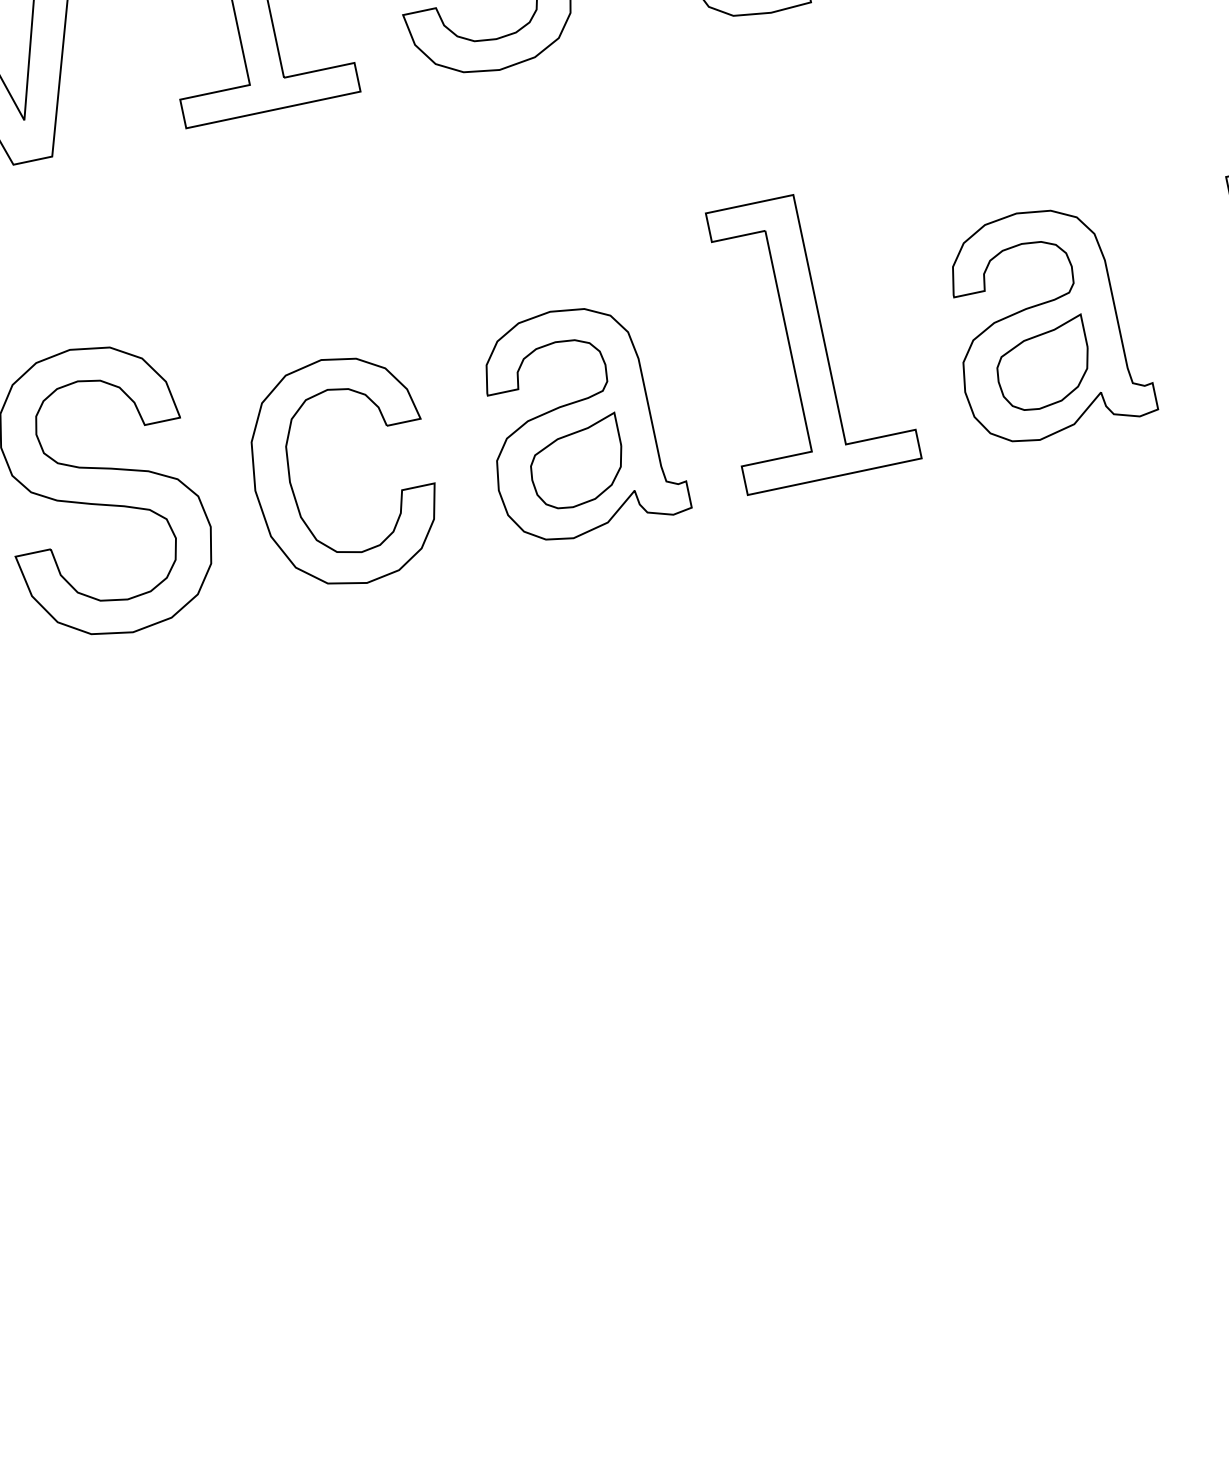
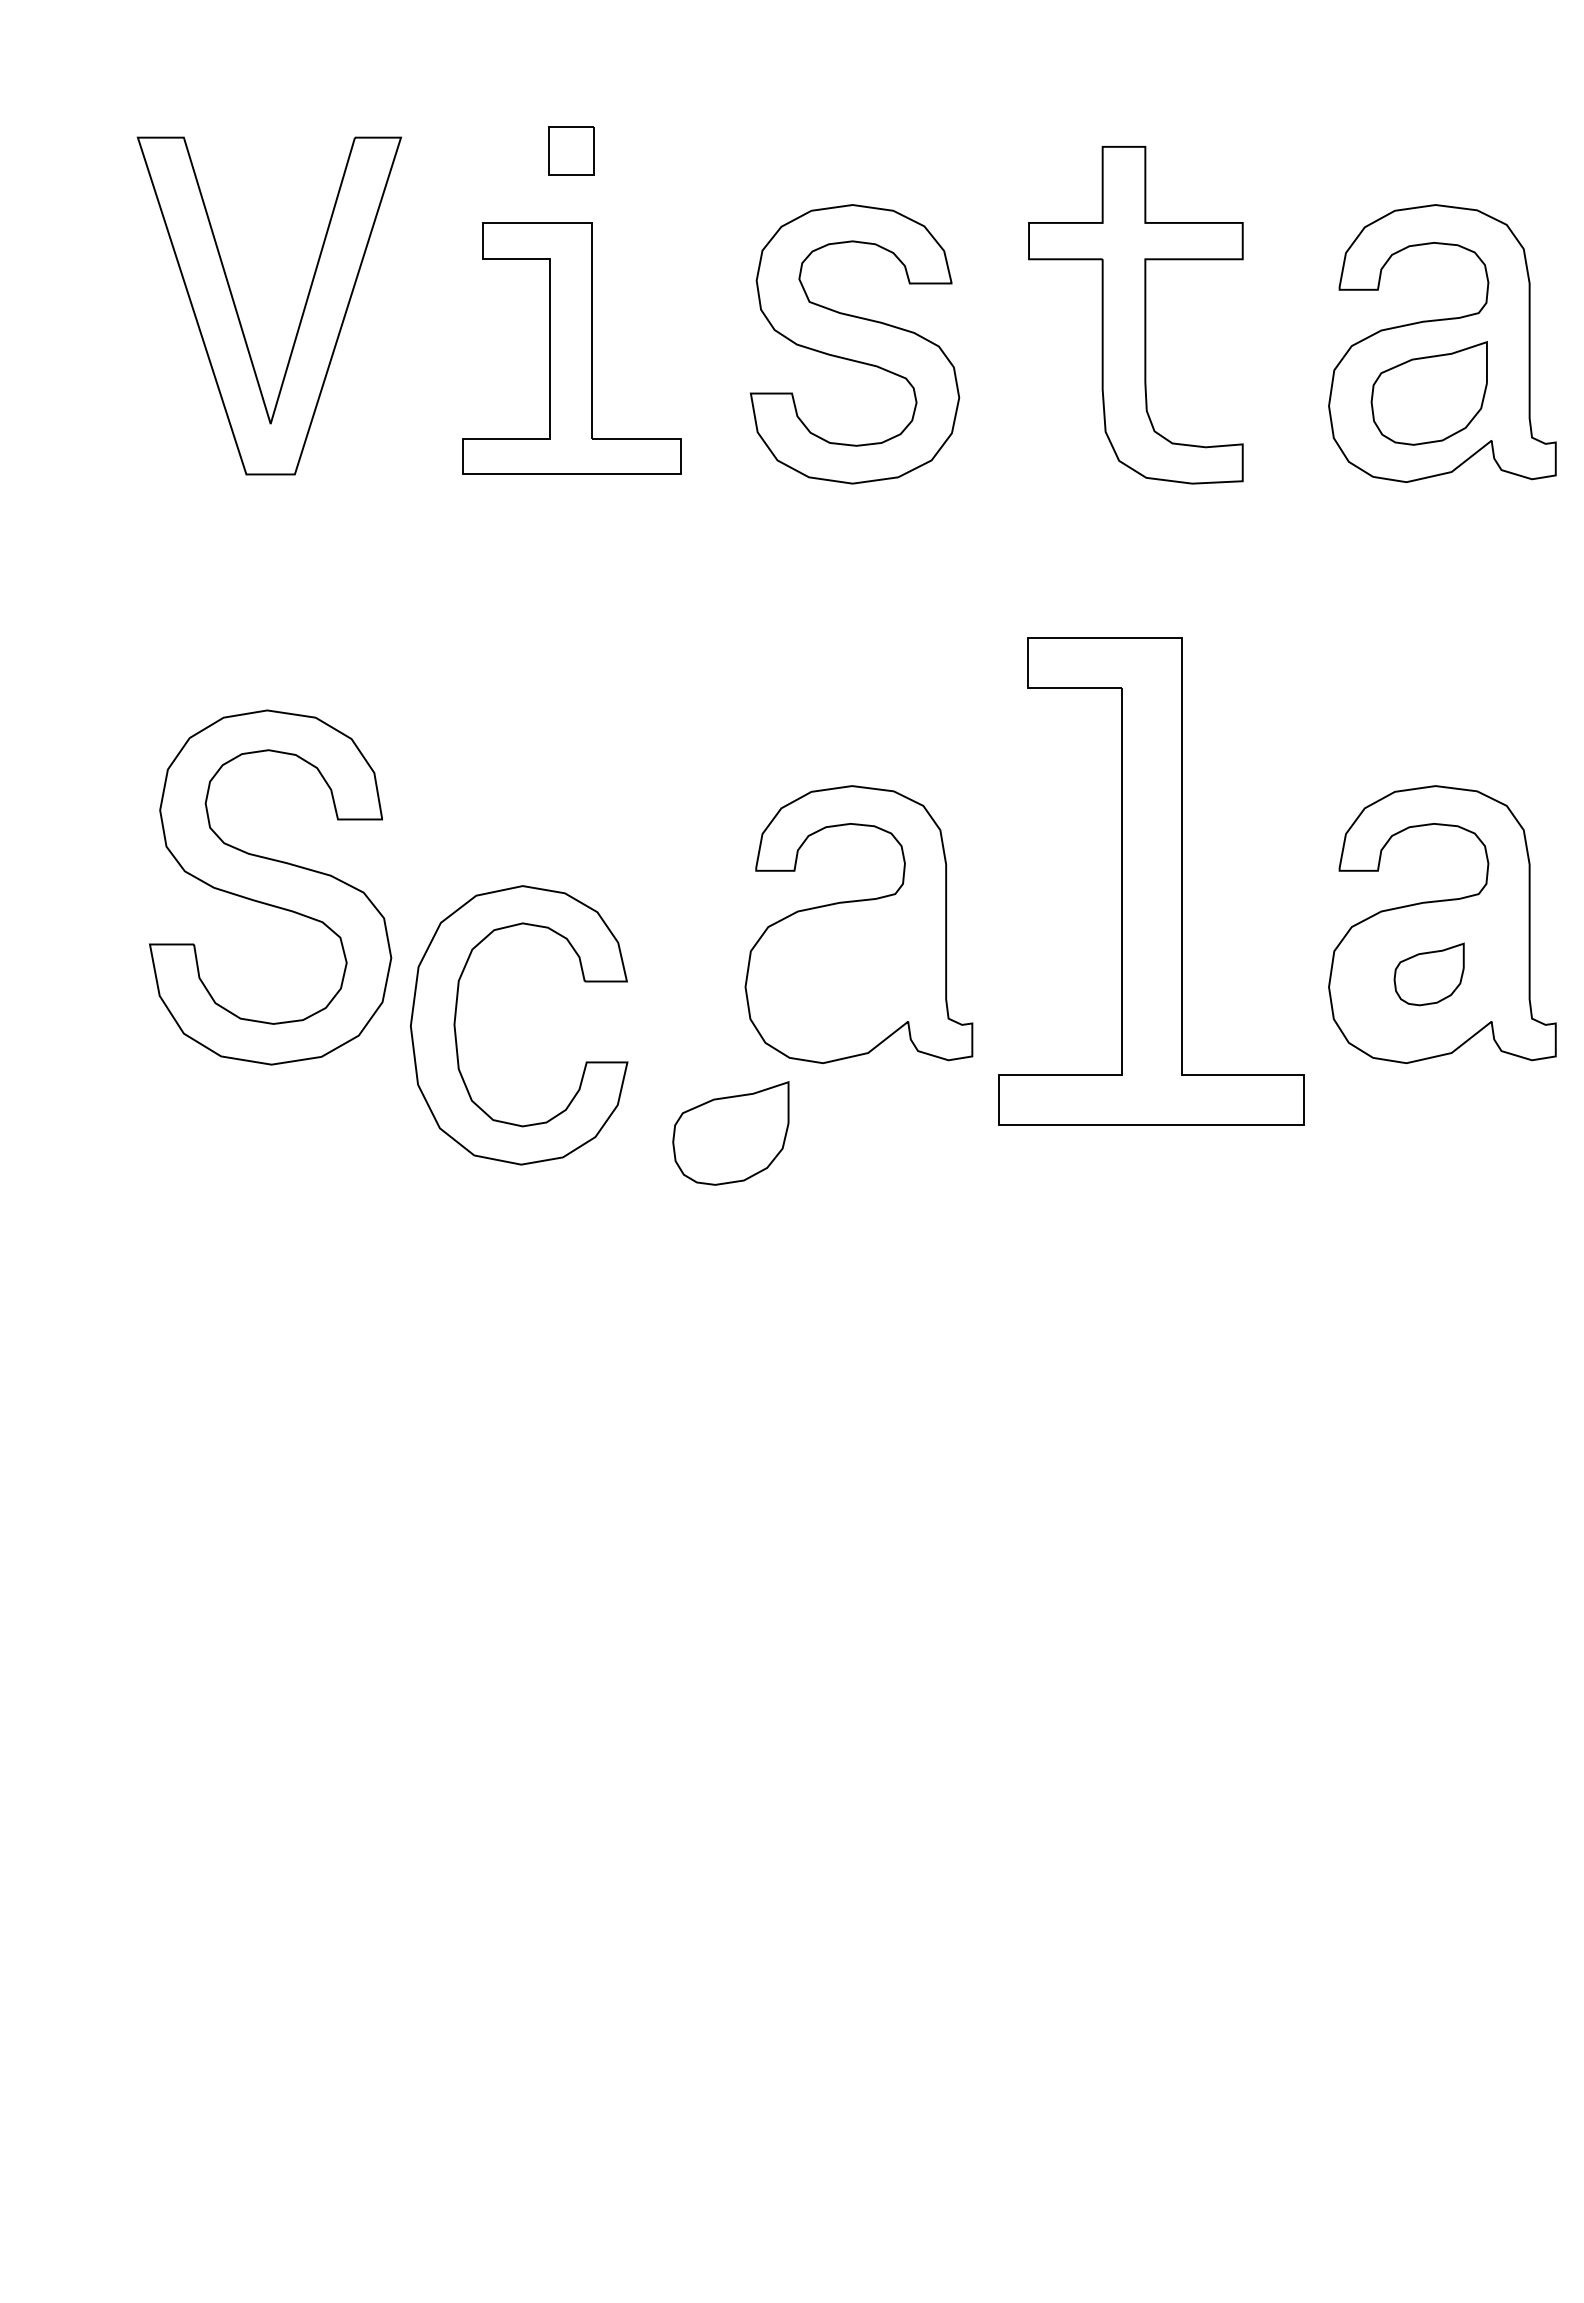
part: (805, 337) -> (1151, 881), size x1.4
part: (1042, 365) -> (1428, 974), size x0.6
part: (576, 463) -> (730, 1133), moved
part: (292, 488) -> (456, 1032), moved

